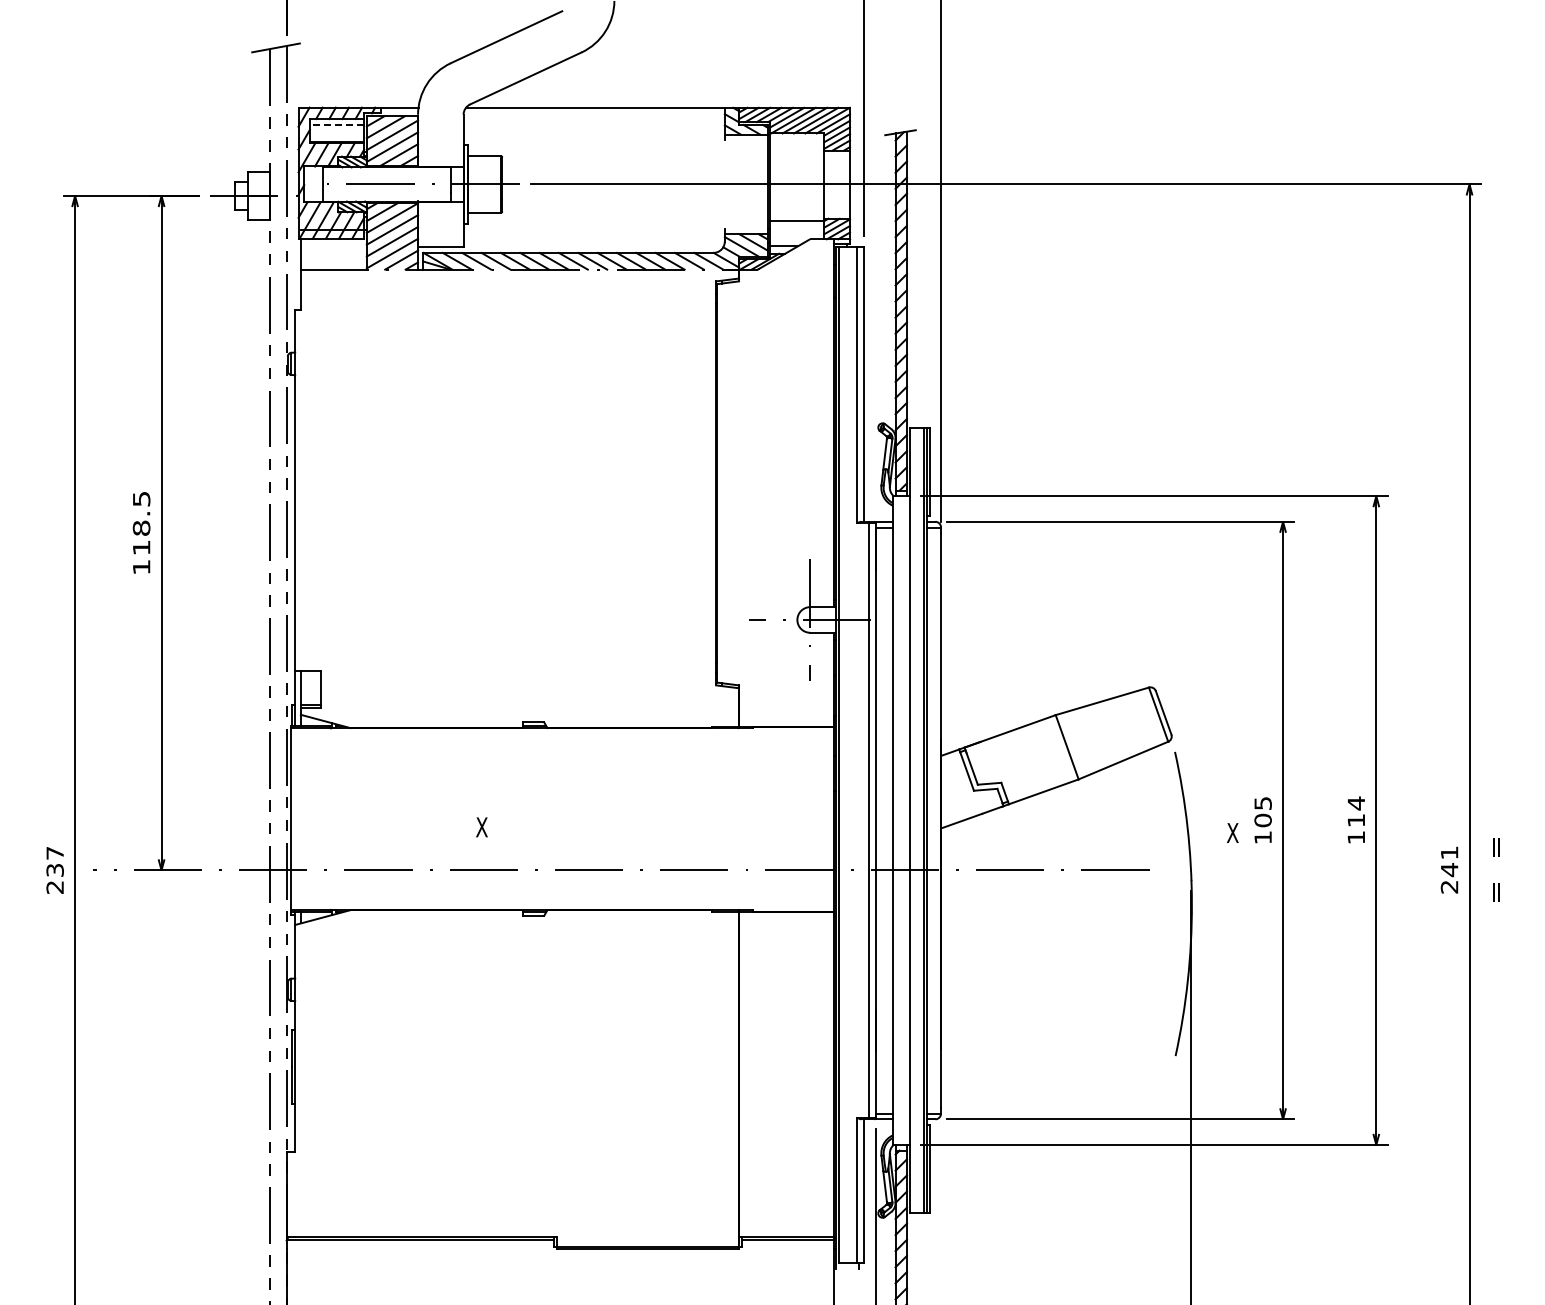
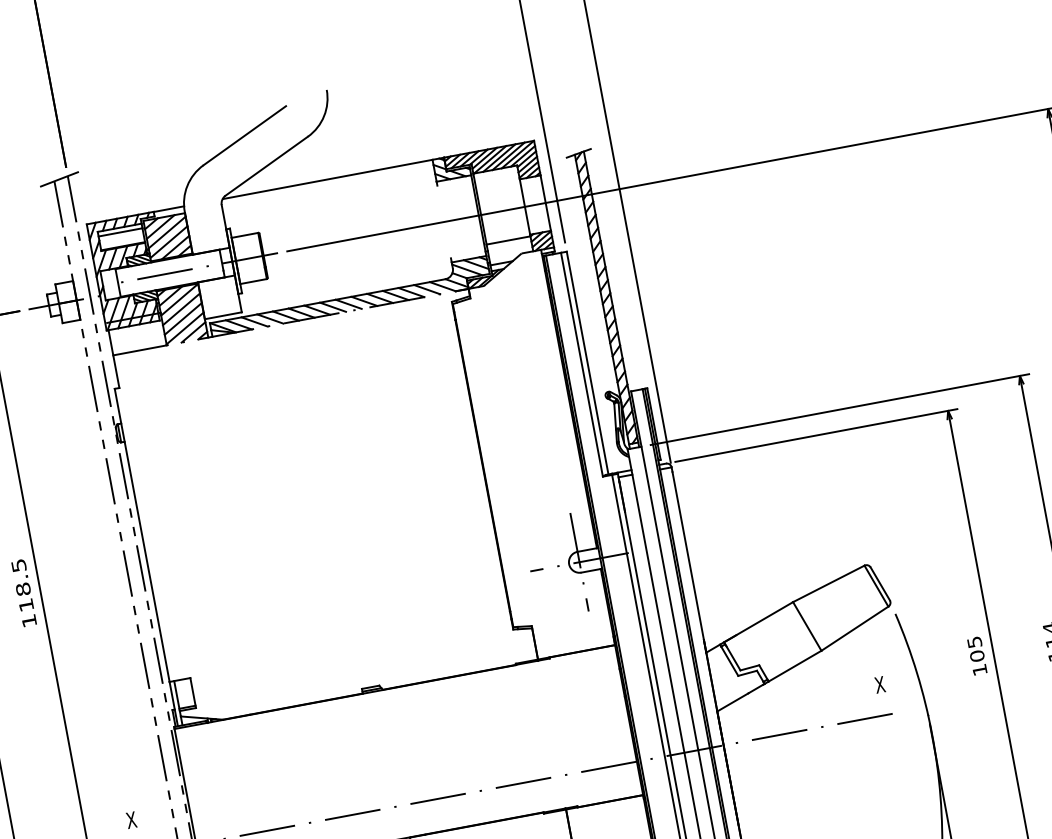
line: (336, 124) -> (120, 232), dashed -> solid
text: (481, 827) -> (131, 820), moved
text: (1232, 832) -> (879, 684), moved

